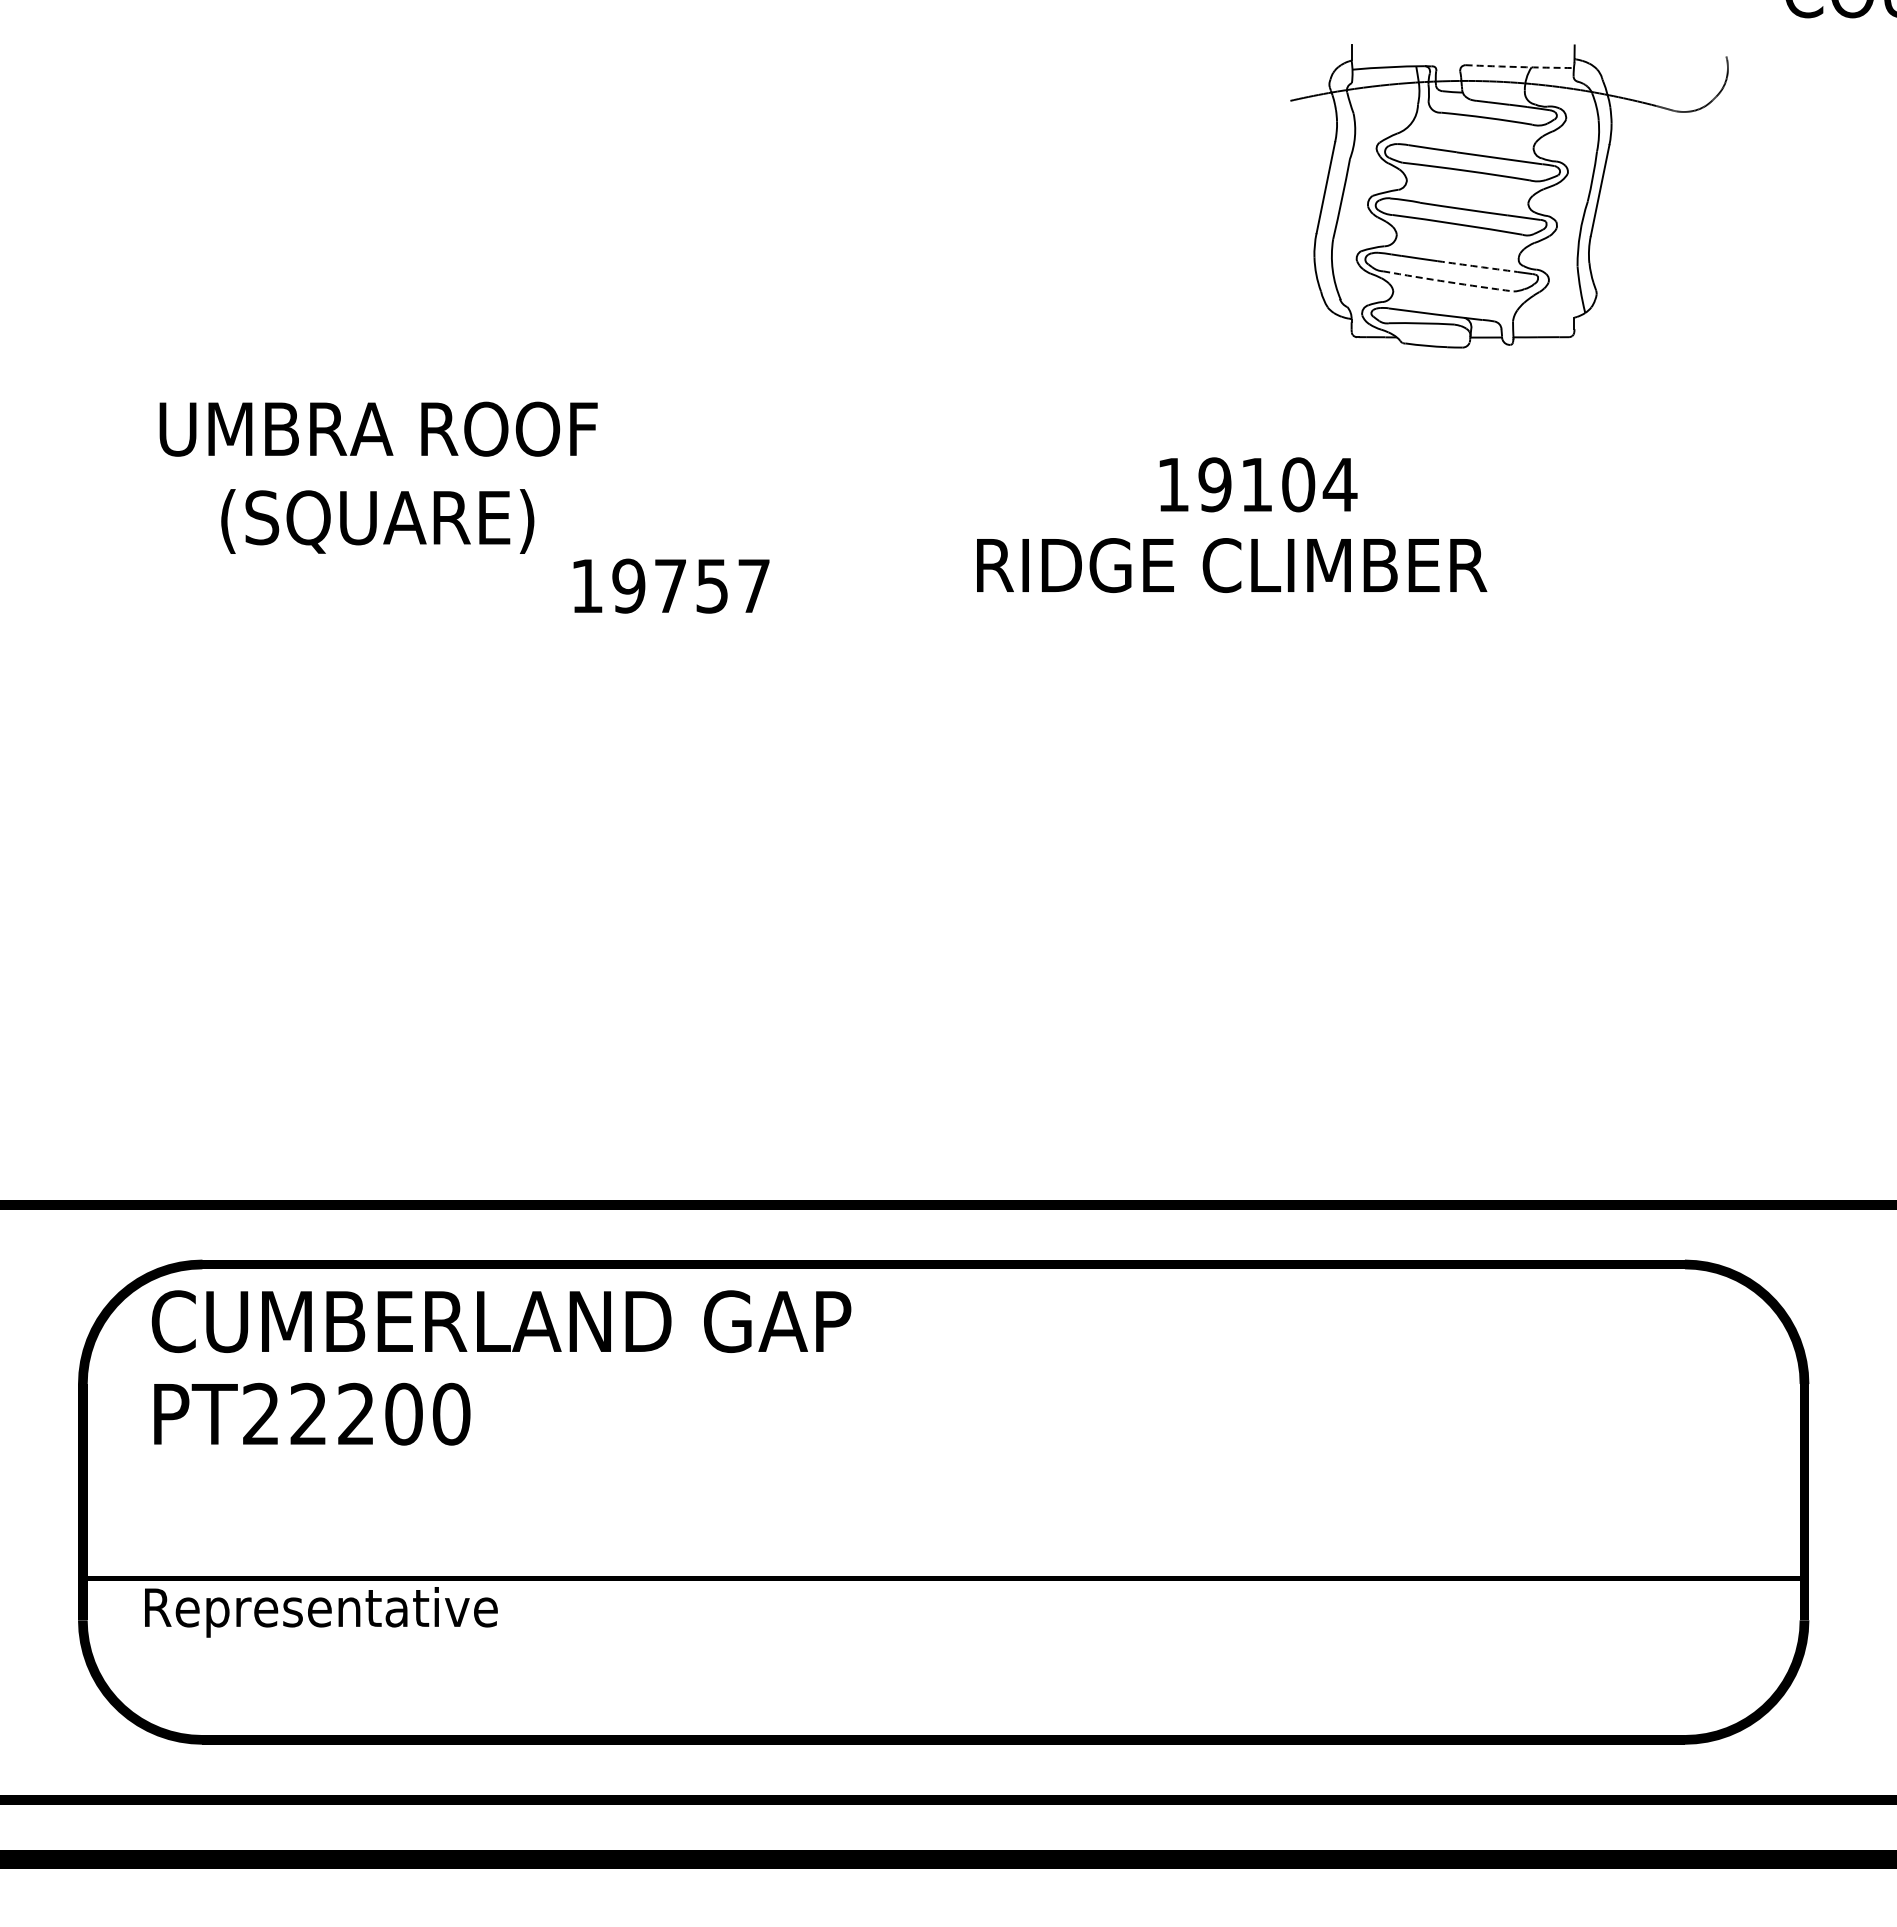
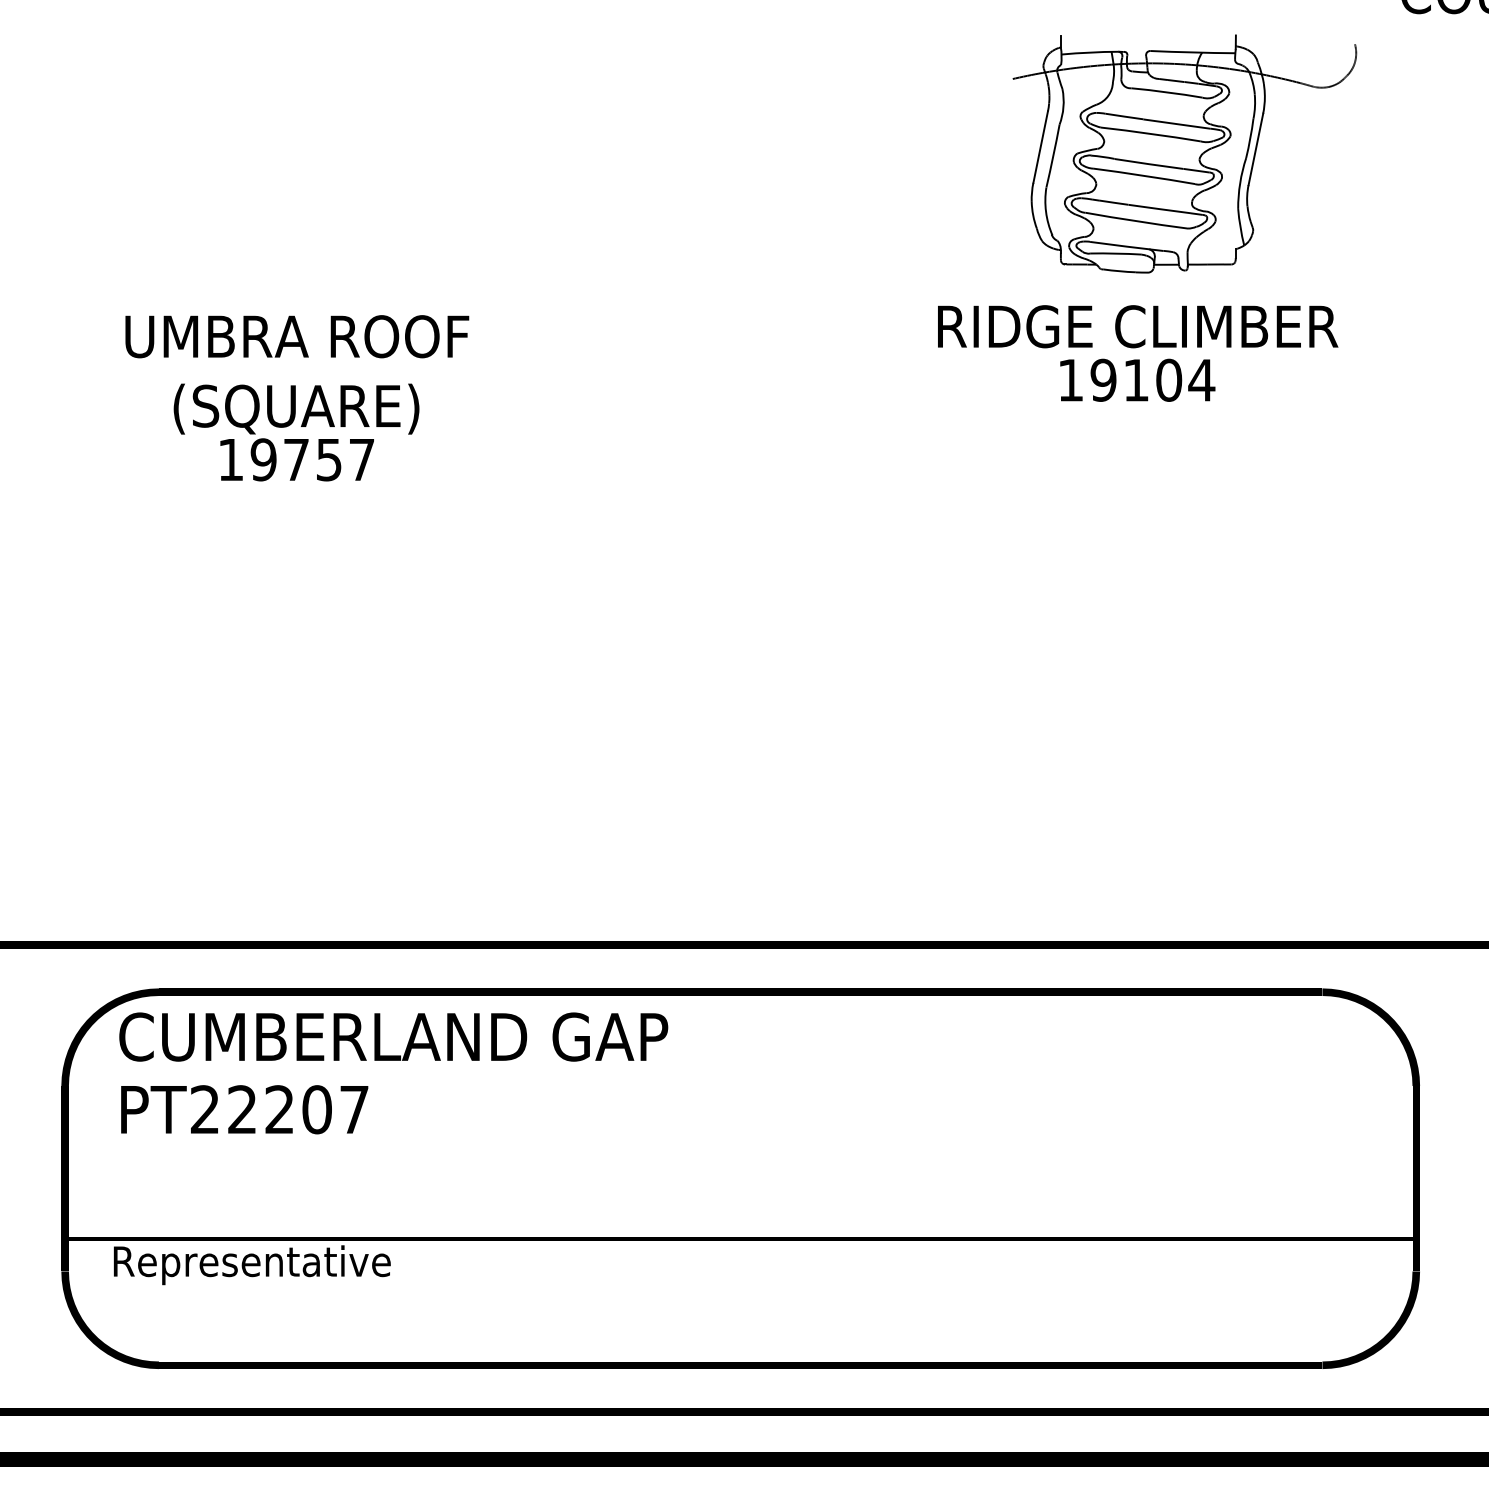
arc: (1519, 67) -> (1192, 52), dashed -> solid
arc: (1477, 266) -> (1159, 208), dashed -> solid
arc: (1448, 282) -> (1136, 221), dashed -> solid
text: (1258, 484) -> (1137, 380), moved
text: (1232, 565) -> (1138, 326), moved
text: (671, 585) -> (297, 459), moved
text: (451, 1413) -> (354, 1109), PT22200 -> PT22207

